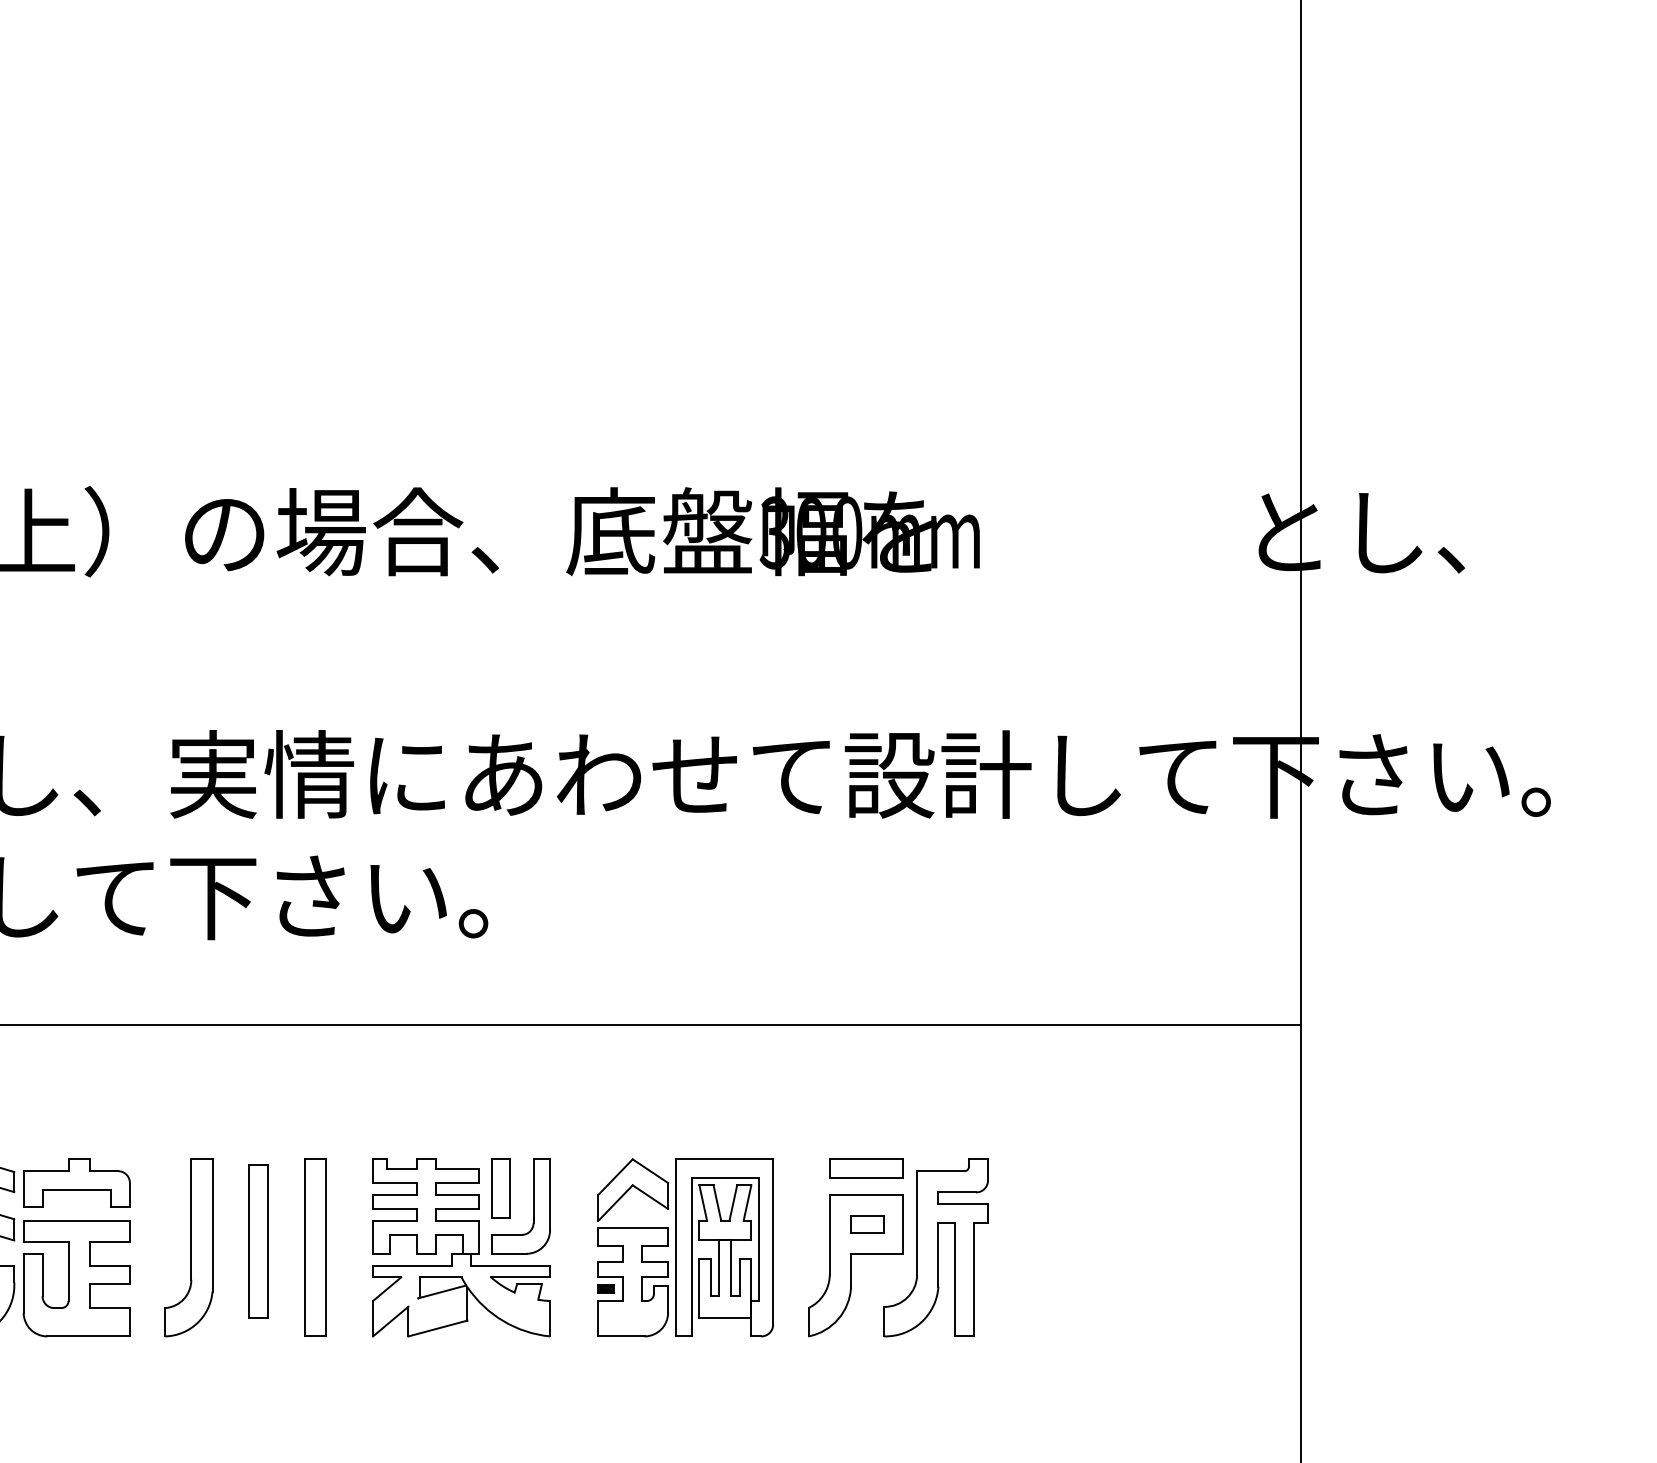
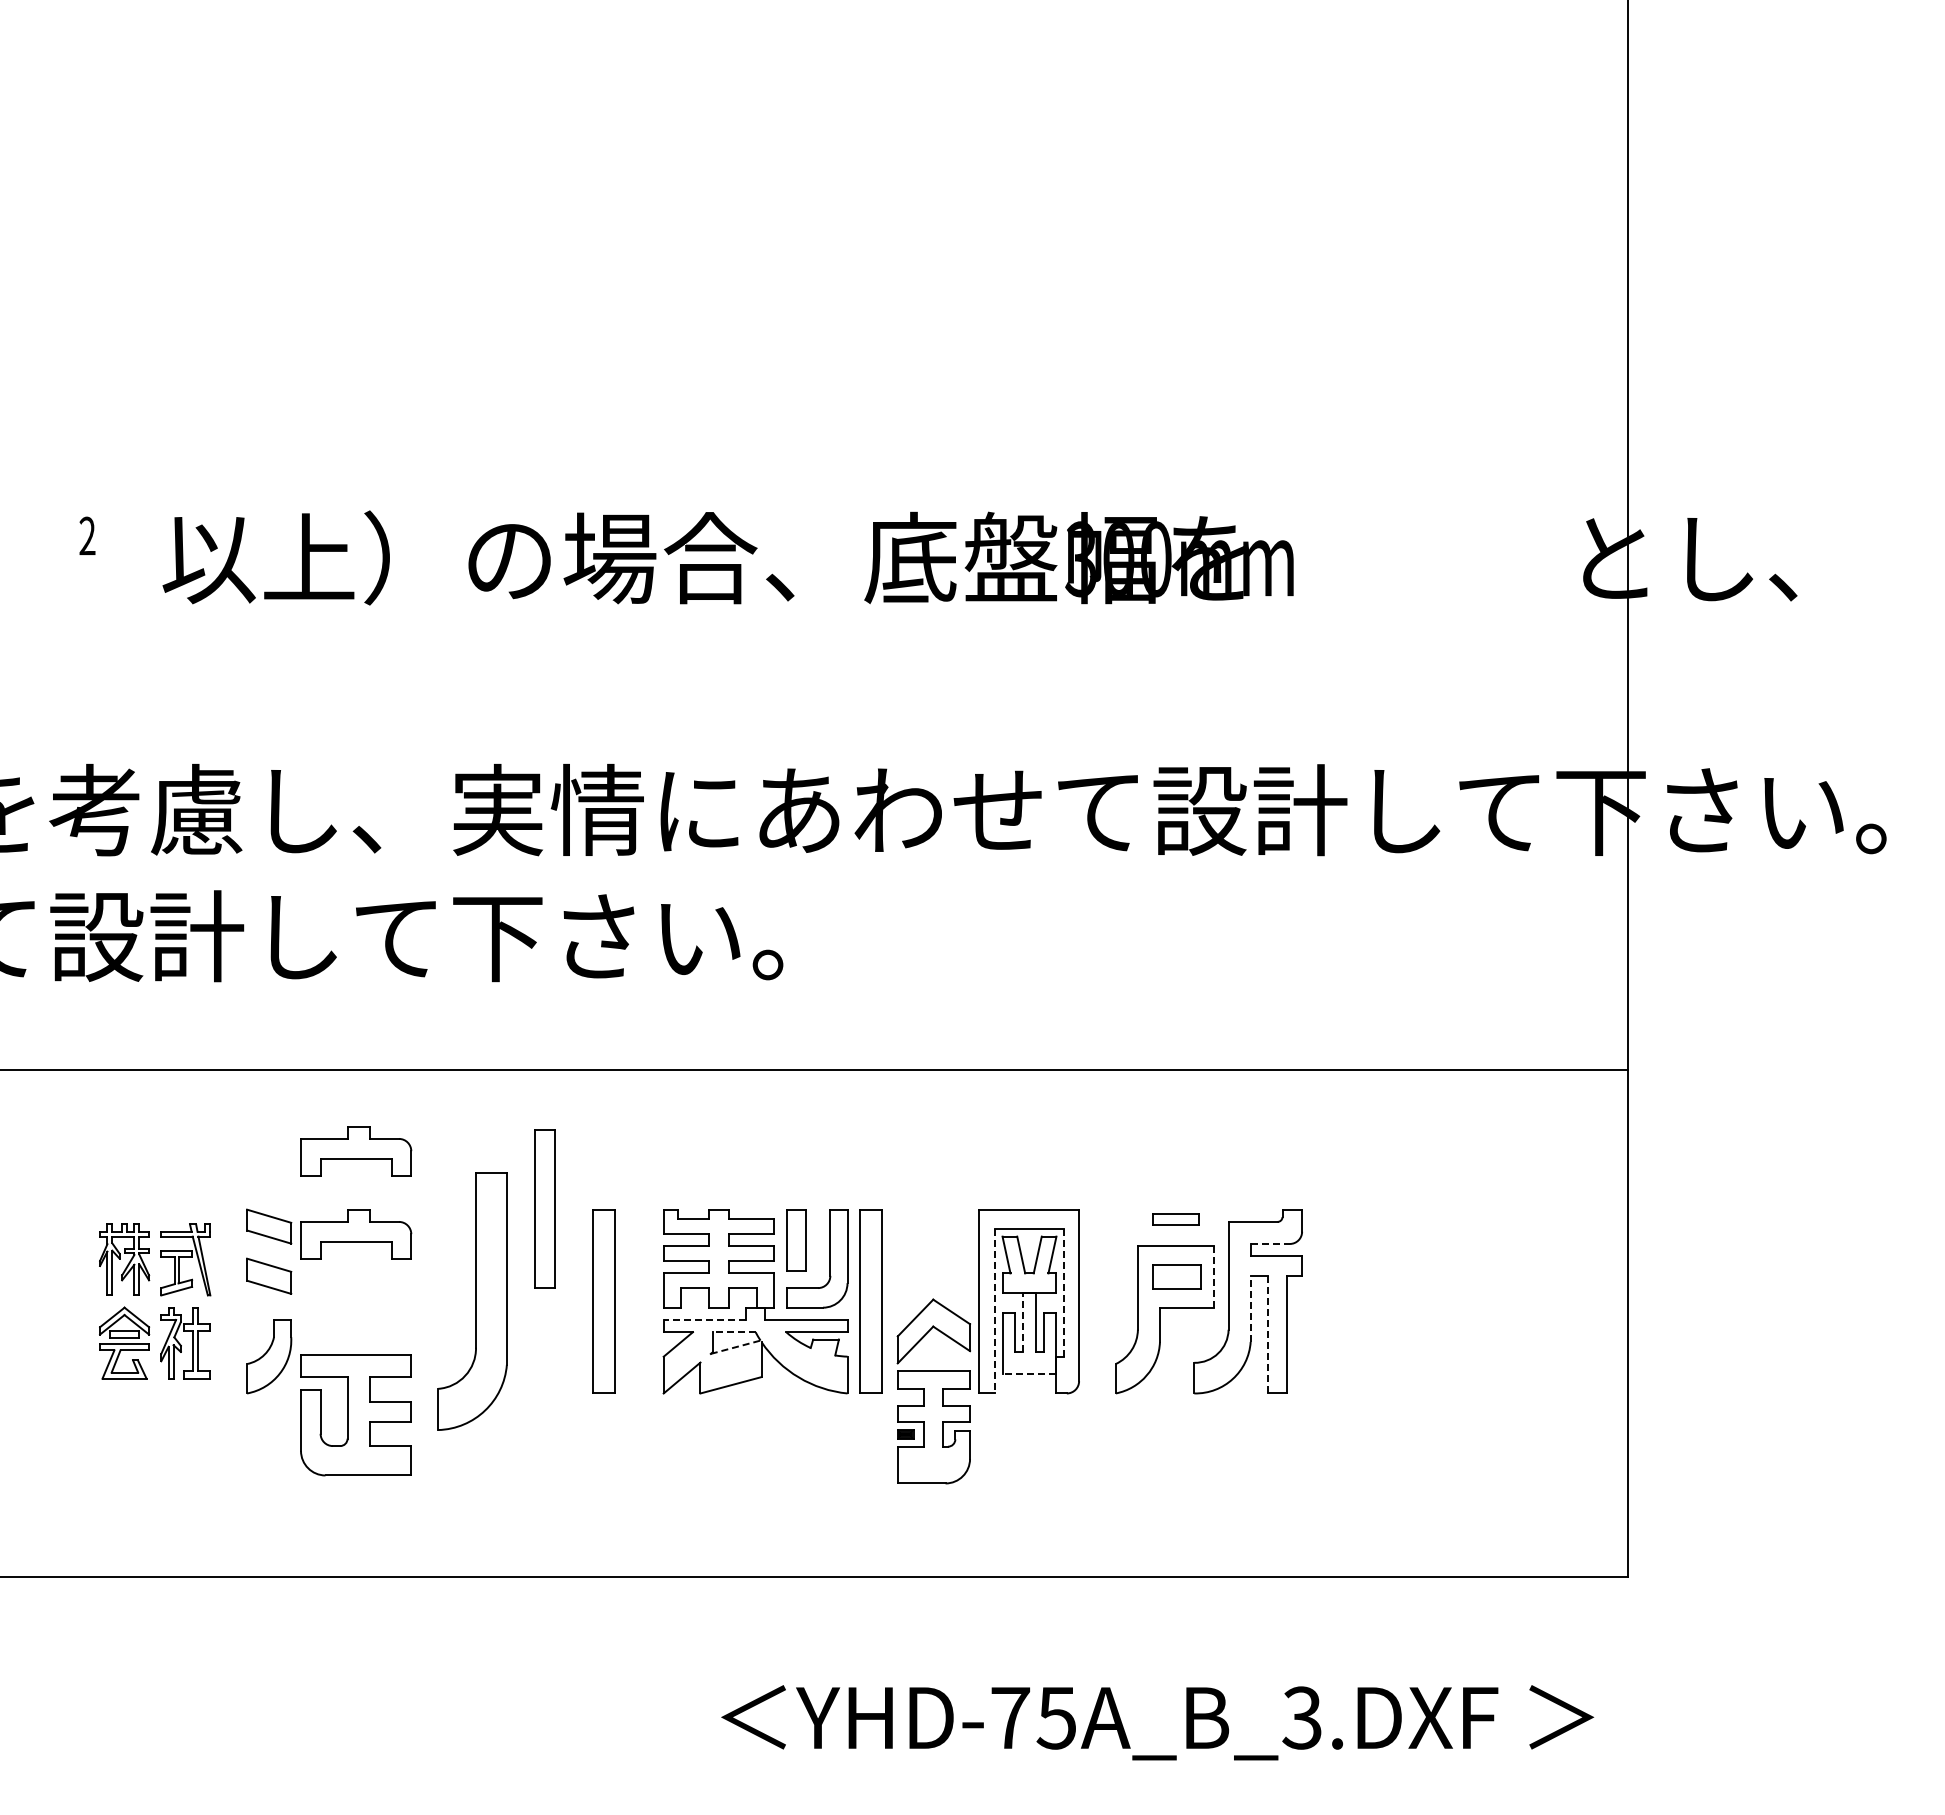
part: (77, 1103) -> (356, 1151), added
part: (866, 1168) -> (1175, 1219), size x0.6
line: (957, 1191) -> (1270, 1243), solid -> dashed
part: (866, 1223) -> (1176, 1276), size x1.4
line: (902, 1224) -> (1213, 1277), solid -> dashed
line: (759, 1240) -> (1064, 1293), solid -> dashed
part: (258, 1241) -> (544, 1208), moved
part: (188, 1247) -> (472, 1301), size x1.4
part: (572, 1247) -> (870, 1301), added
part: (632, 1247) -> (933, 1391), moved
line: (938, 1254) -> (1250, 1308), solid -> dashed
line: (691, 1257) -> (994, 1311), solid -> dashed
line: (412, 1265) -> (704, 1319), solid -> dashed
line: (719, 1267) -> (1023, 1321), solid -> dashed
line: (440, 1277) -> (733, 1332), solid -> dashed
part: (76, 1278) -> (355, 1415), moved
line: (954, 1279) -> (1267, 1334), solid -> dashed
line: (442, 1292) -> (735, 1347), solid -> dashed
line: (725, 1317) -> (1029, 1373), solid -> dashed

